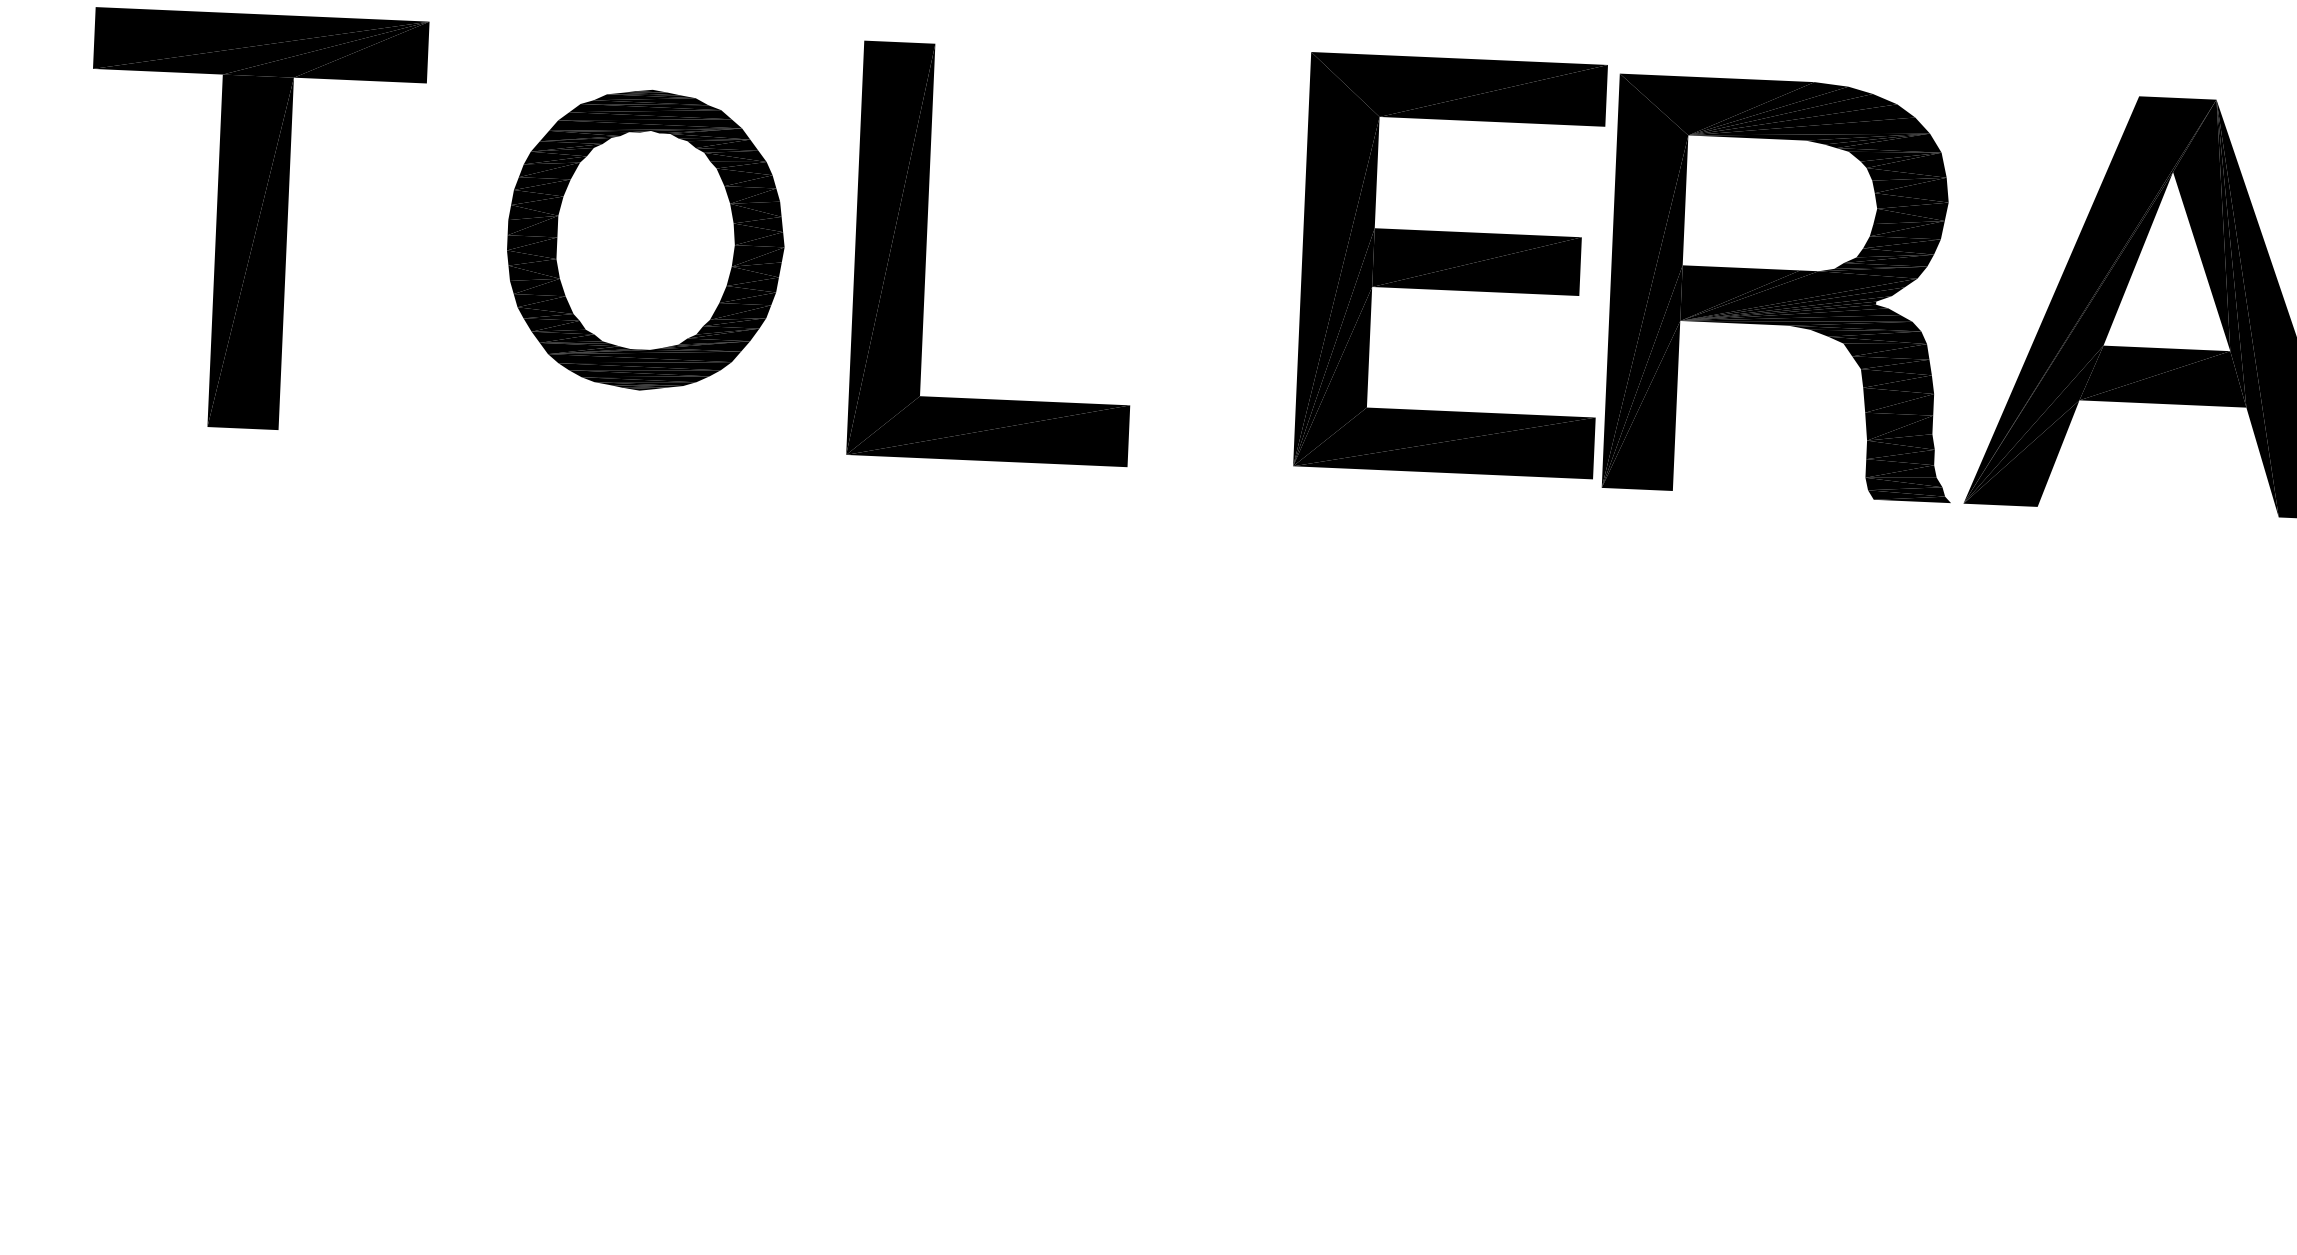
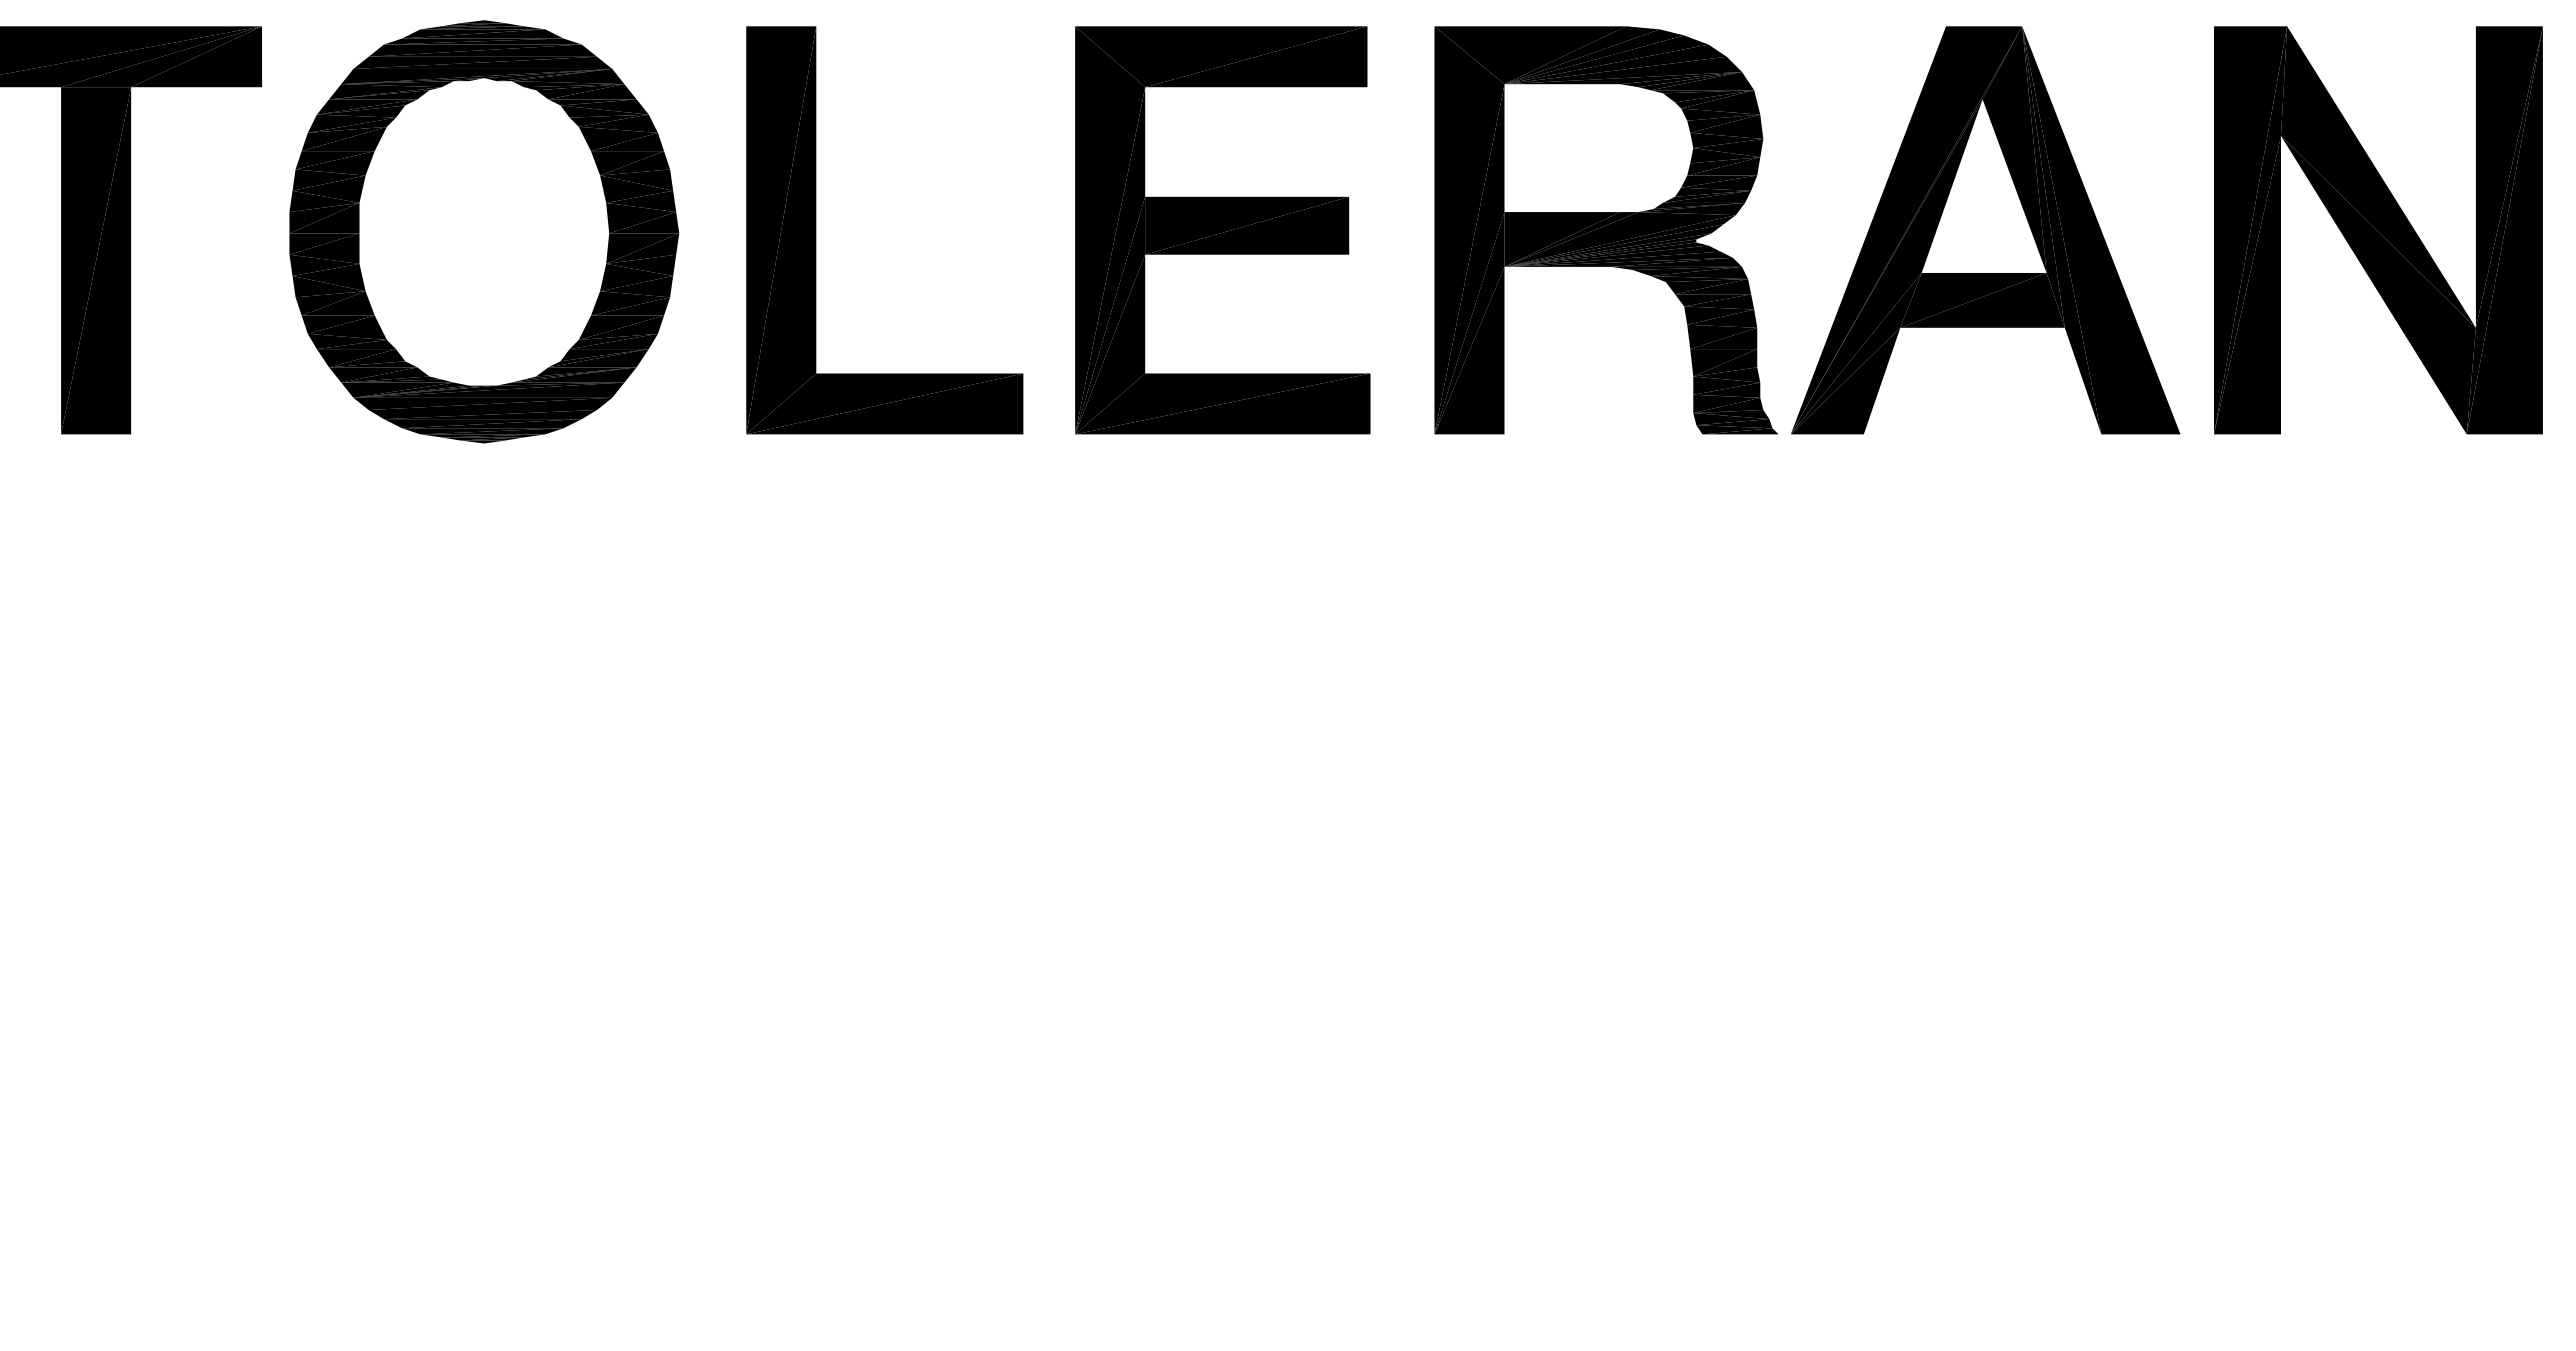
part: (646, 239) -> (484, 231), size x1.43
part: (926, 251) -> (816, 230), moved
part: (1451, 265) -> (1222, 230), moved

